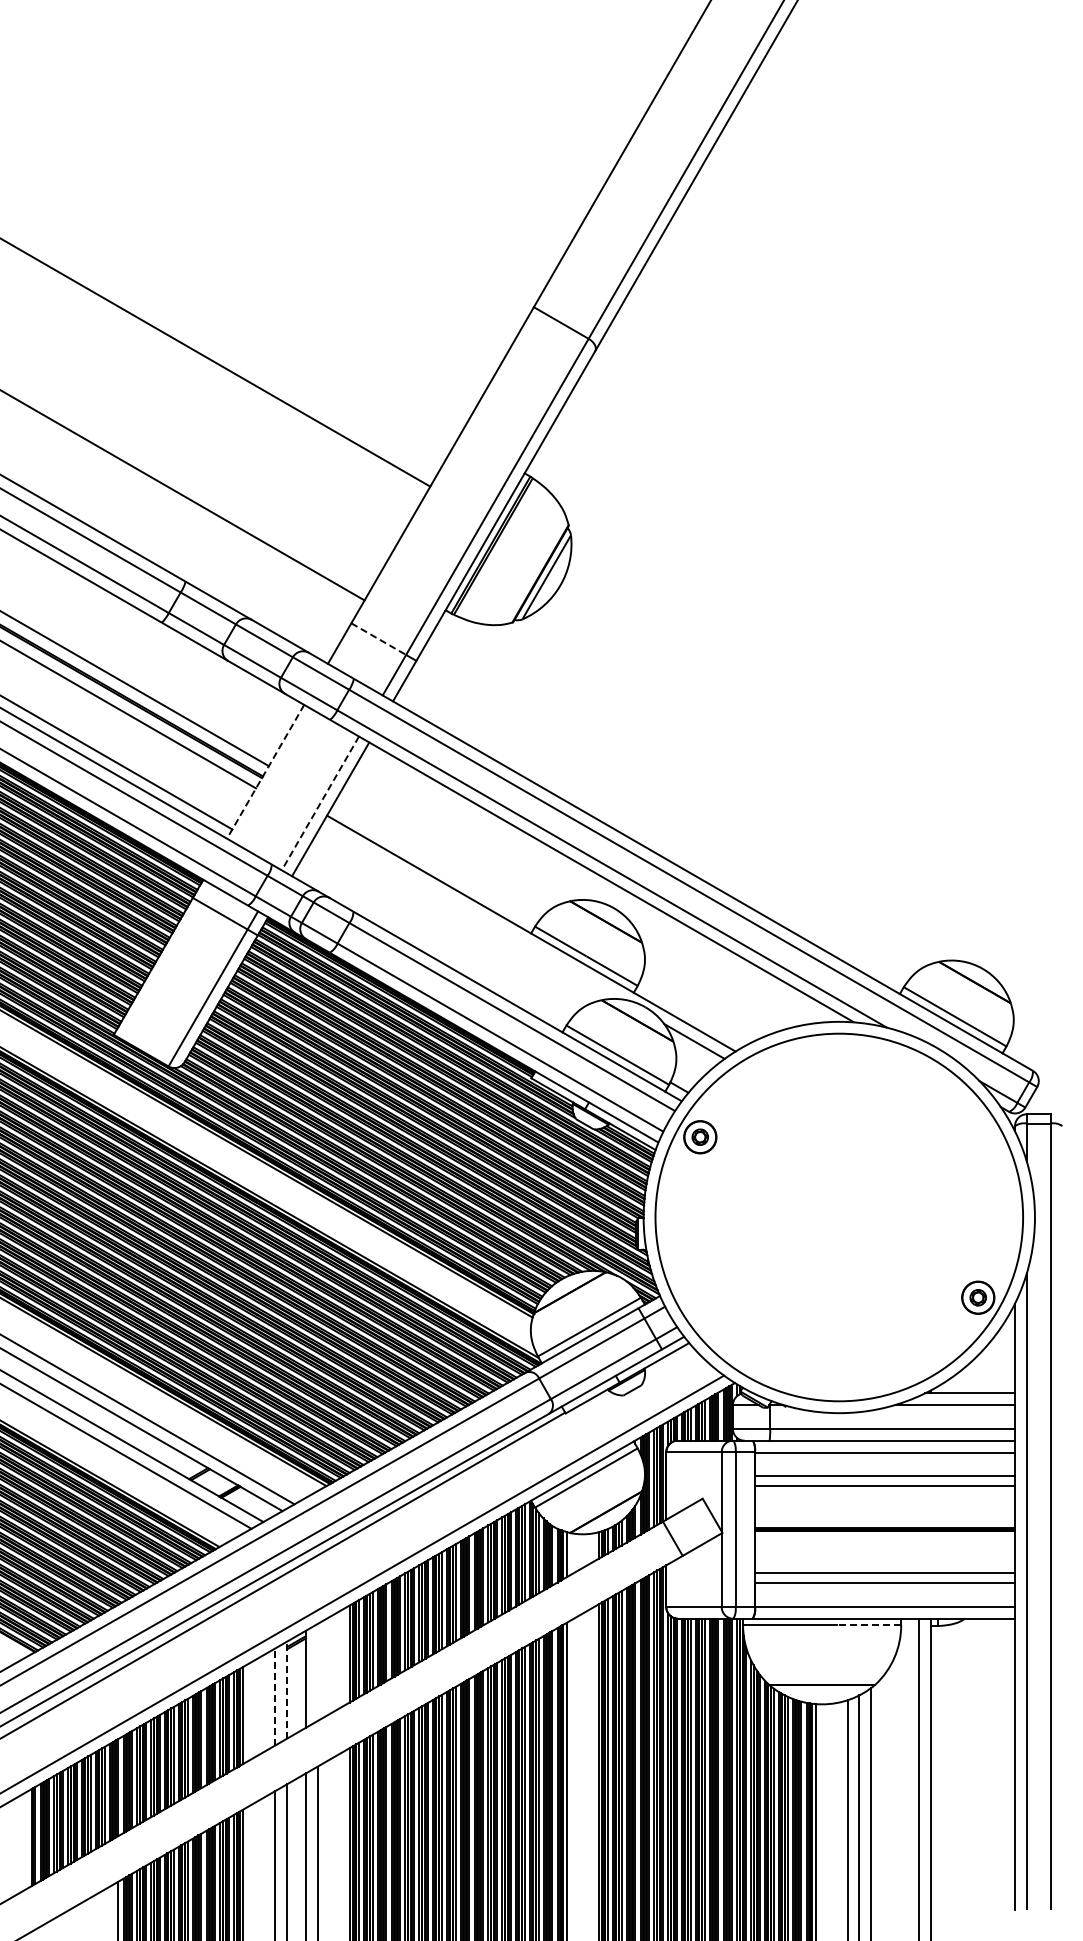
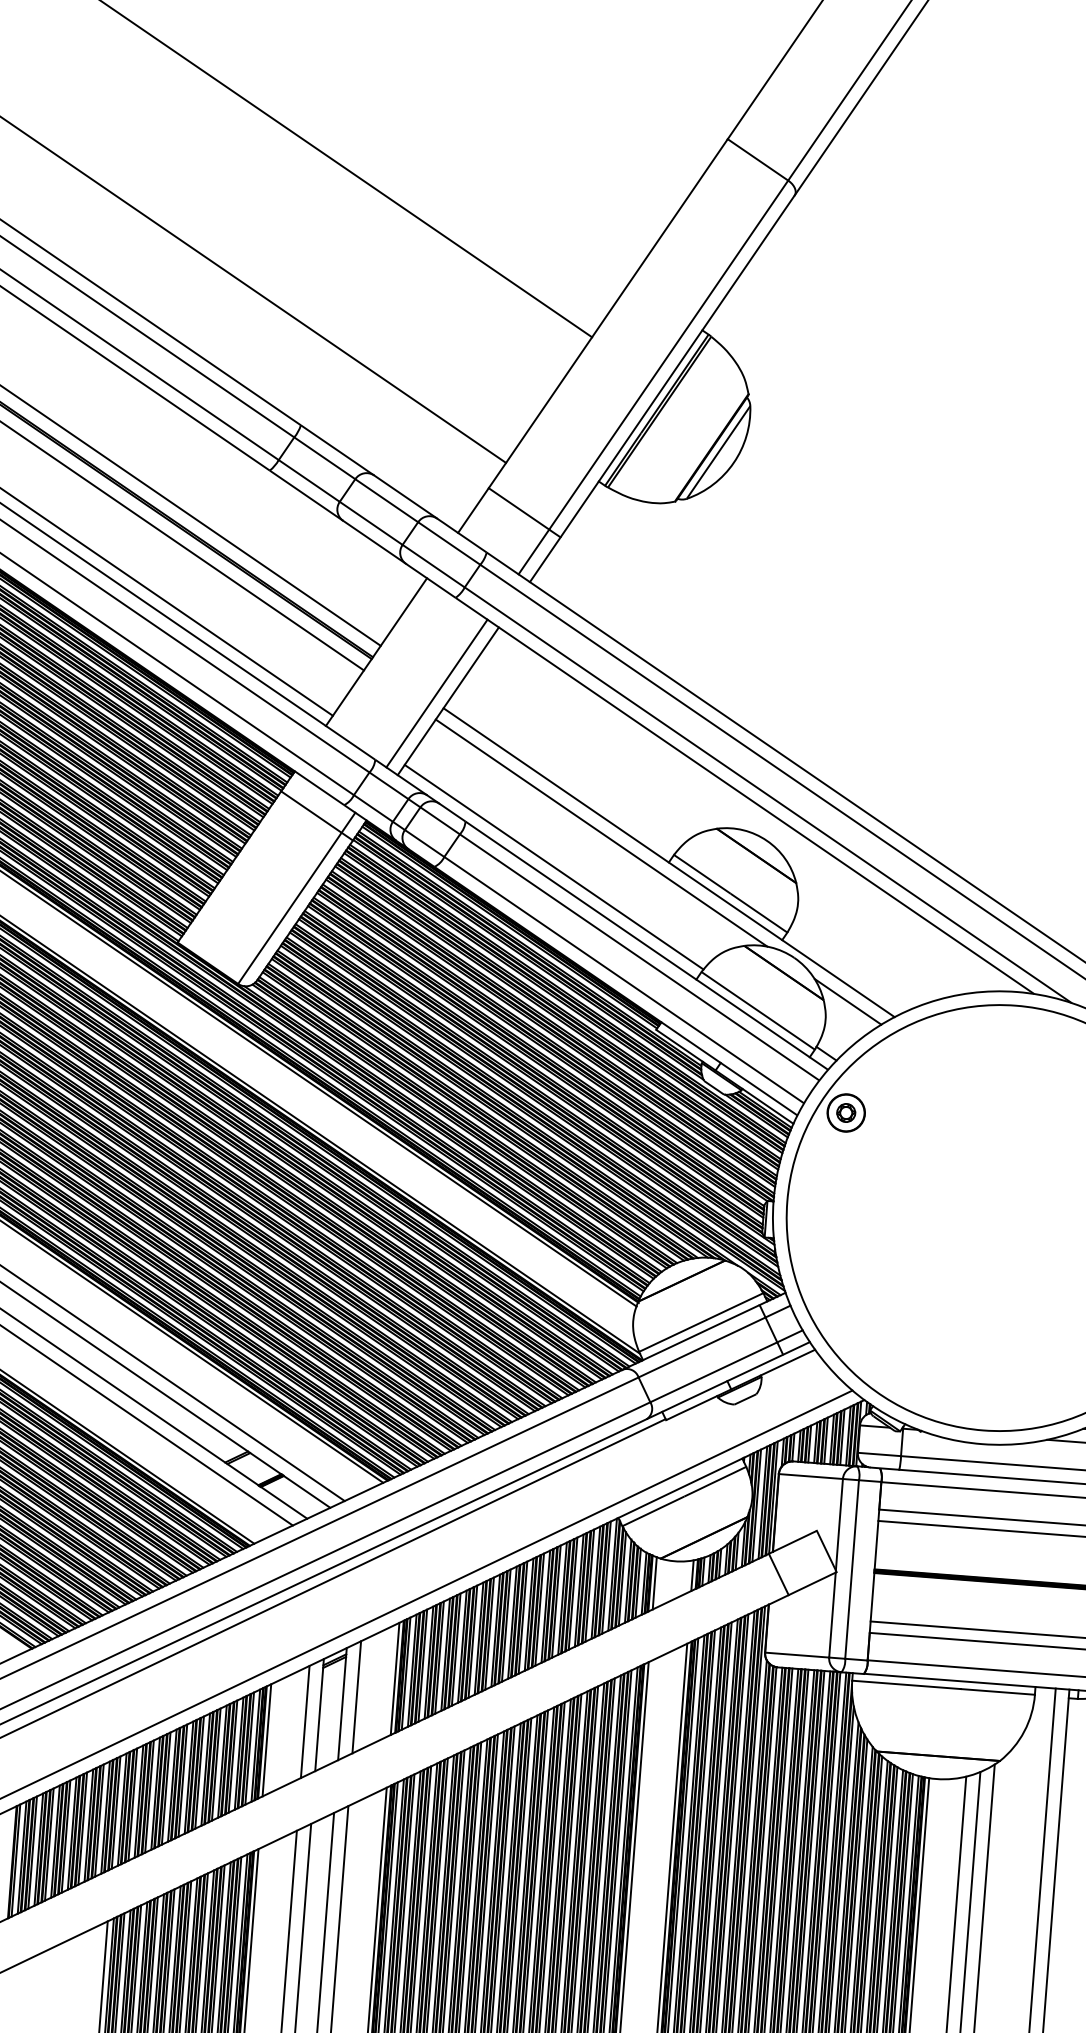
line: (378, 639) -> (518, 509), dashed -> solid
line: (265, 772) -> (376, 652), dashed -> solid
line: (320, 803) -> (437, 693), dashed -> solid
line: (471, 912) -> (601, 832), added
line: (432, 945) -> (553, 867), added
line: (868, 1625) -> (997, 1692), dashed -> solid
line: (317, 1671) -> (356, 1696), added
line: (287, 1690) -> (320, 1715), dashed -> solid
line: (275, 1697) -> (305, 1722), dashed -> solid

